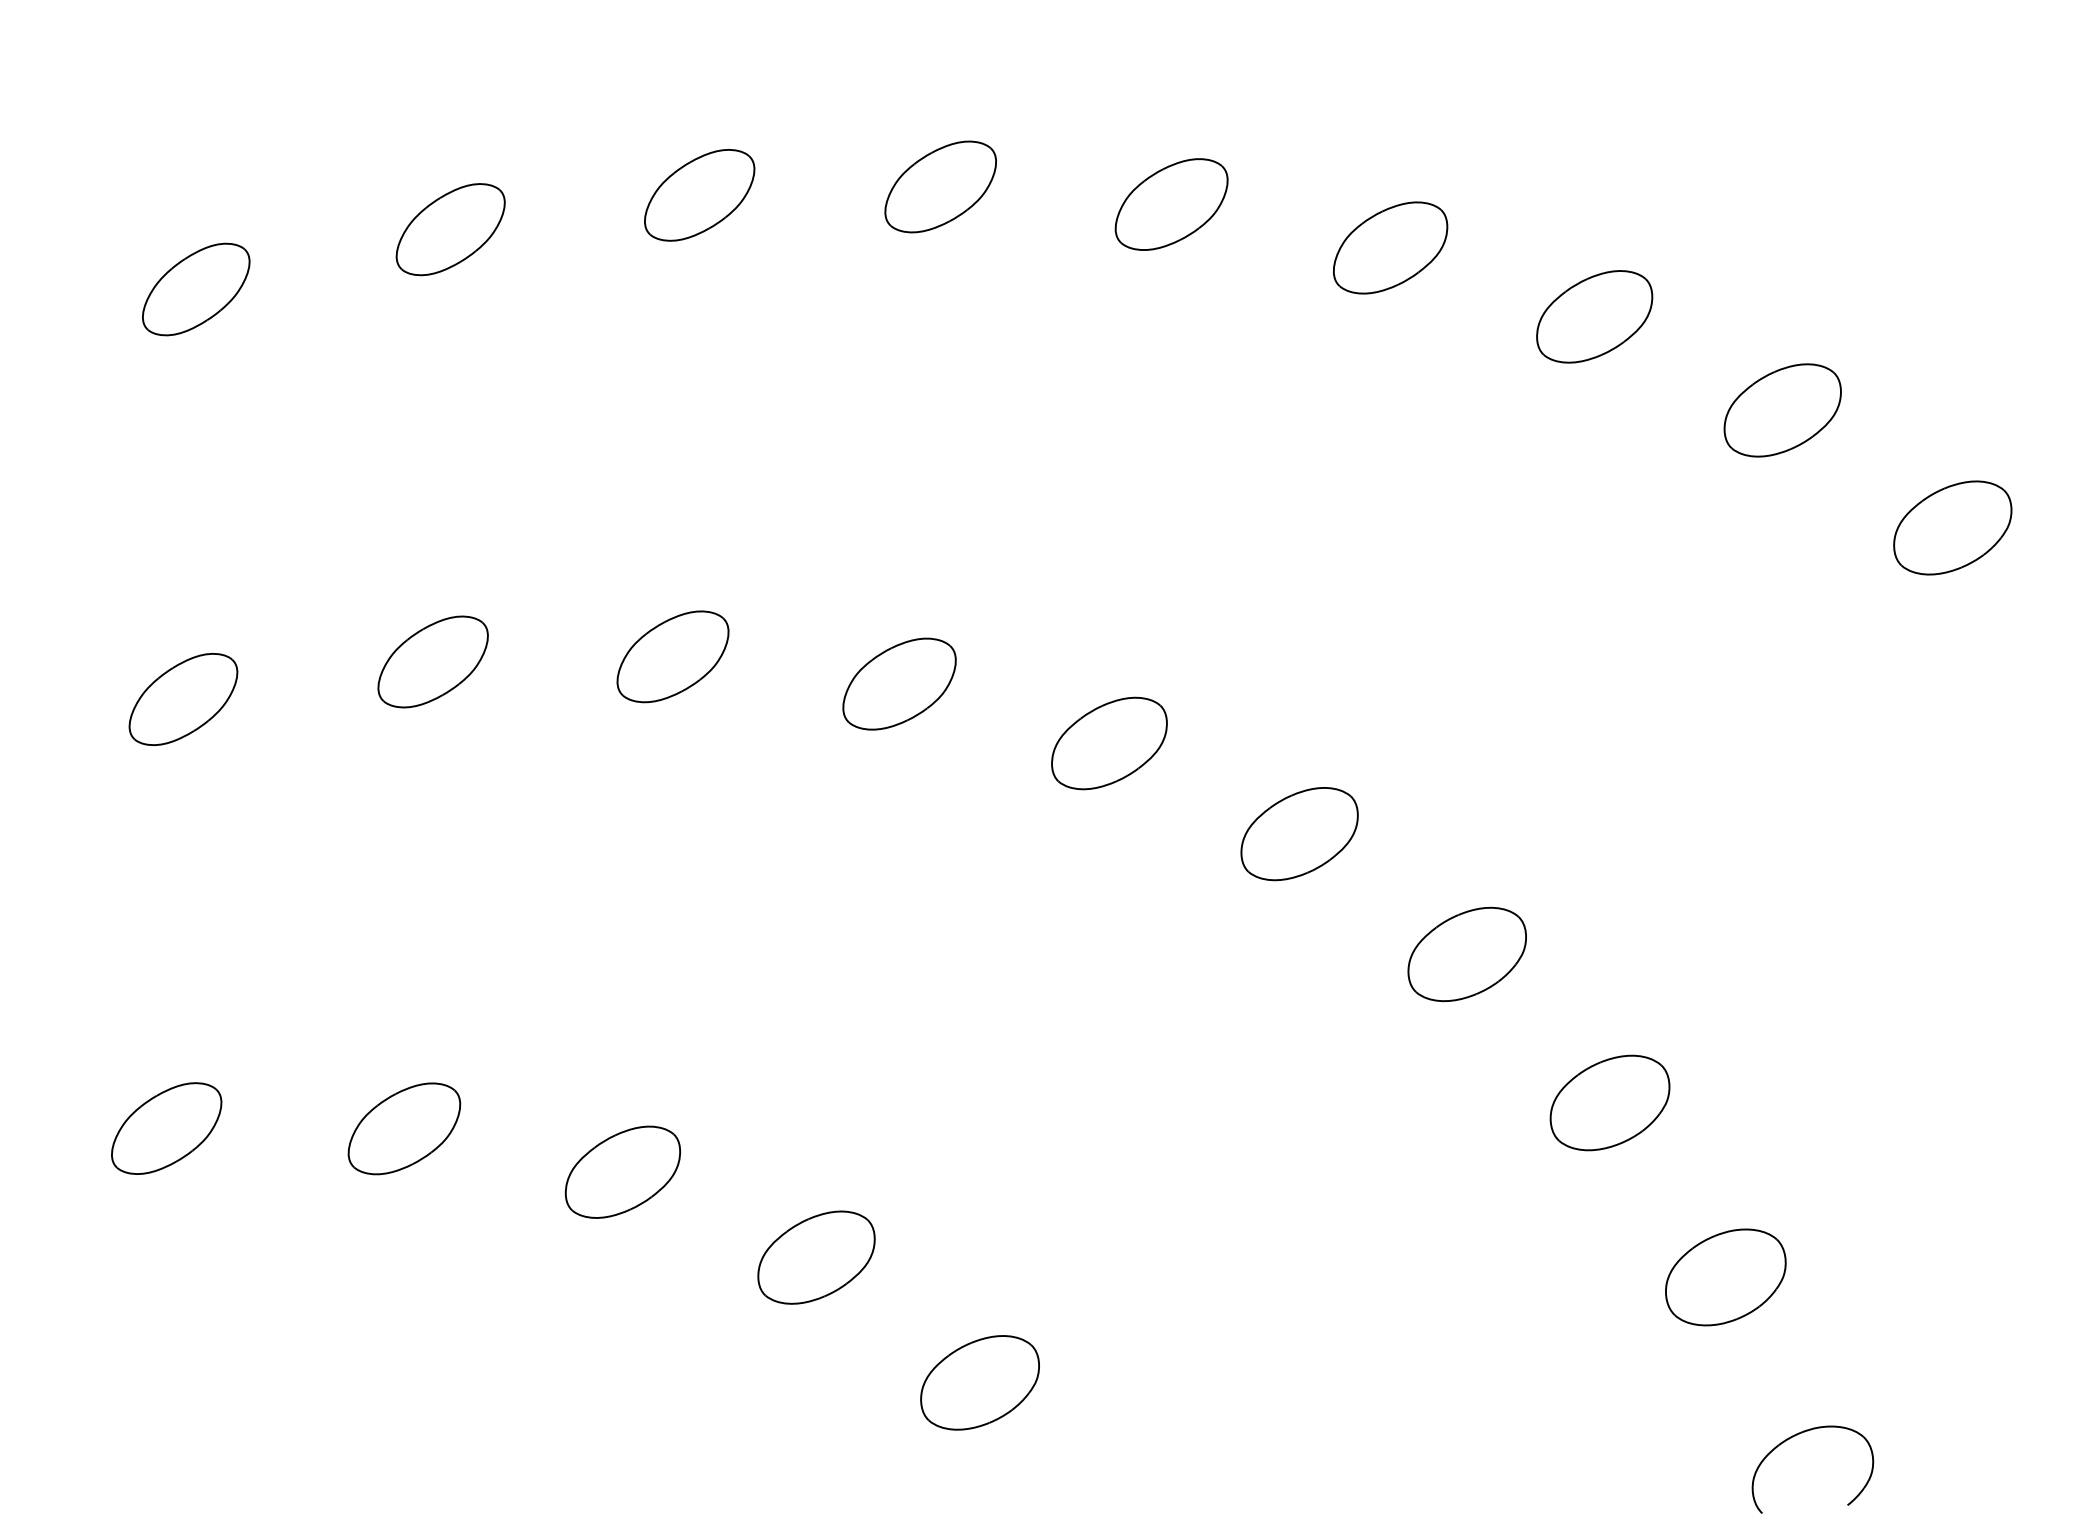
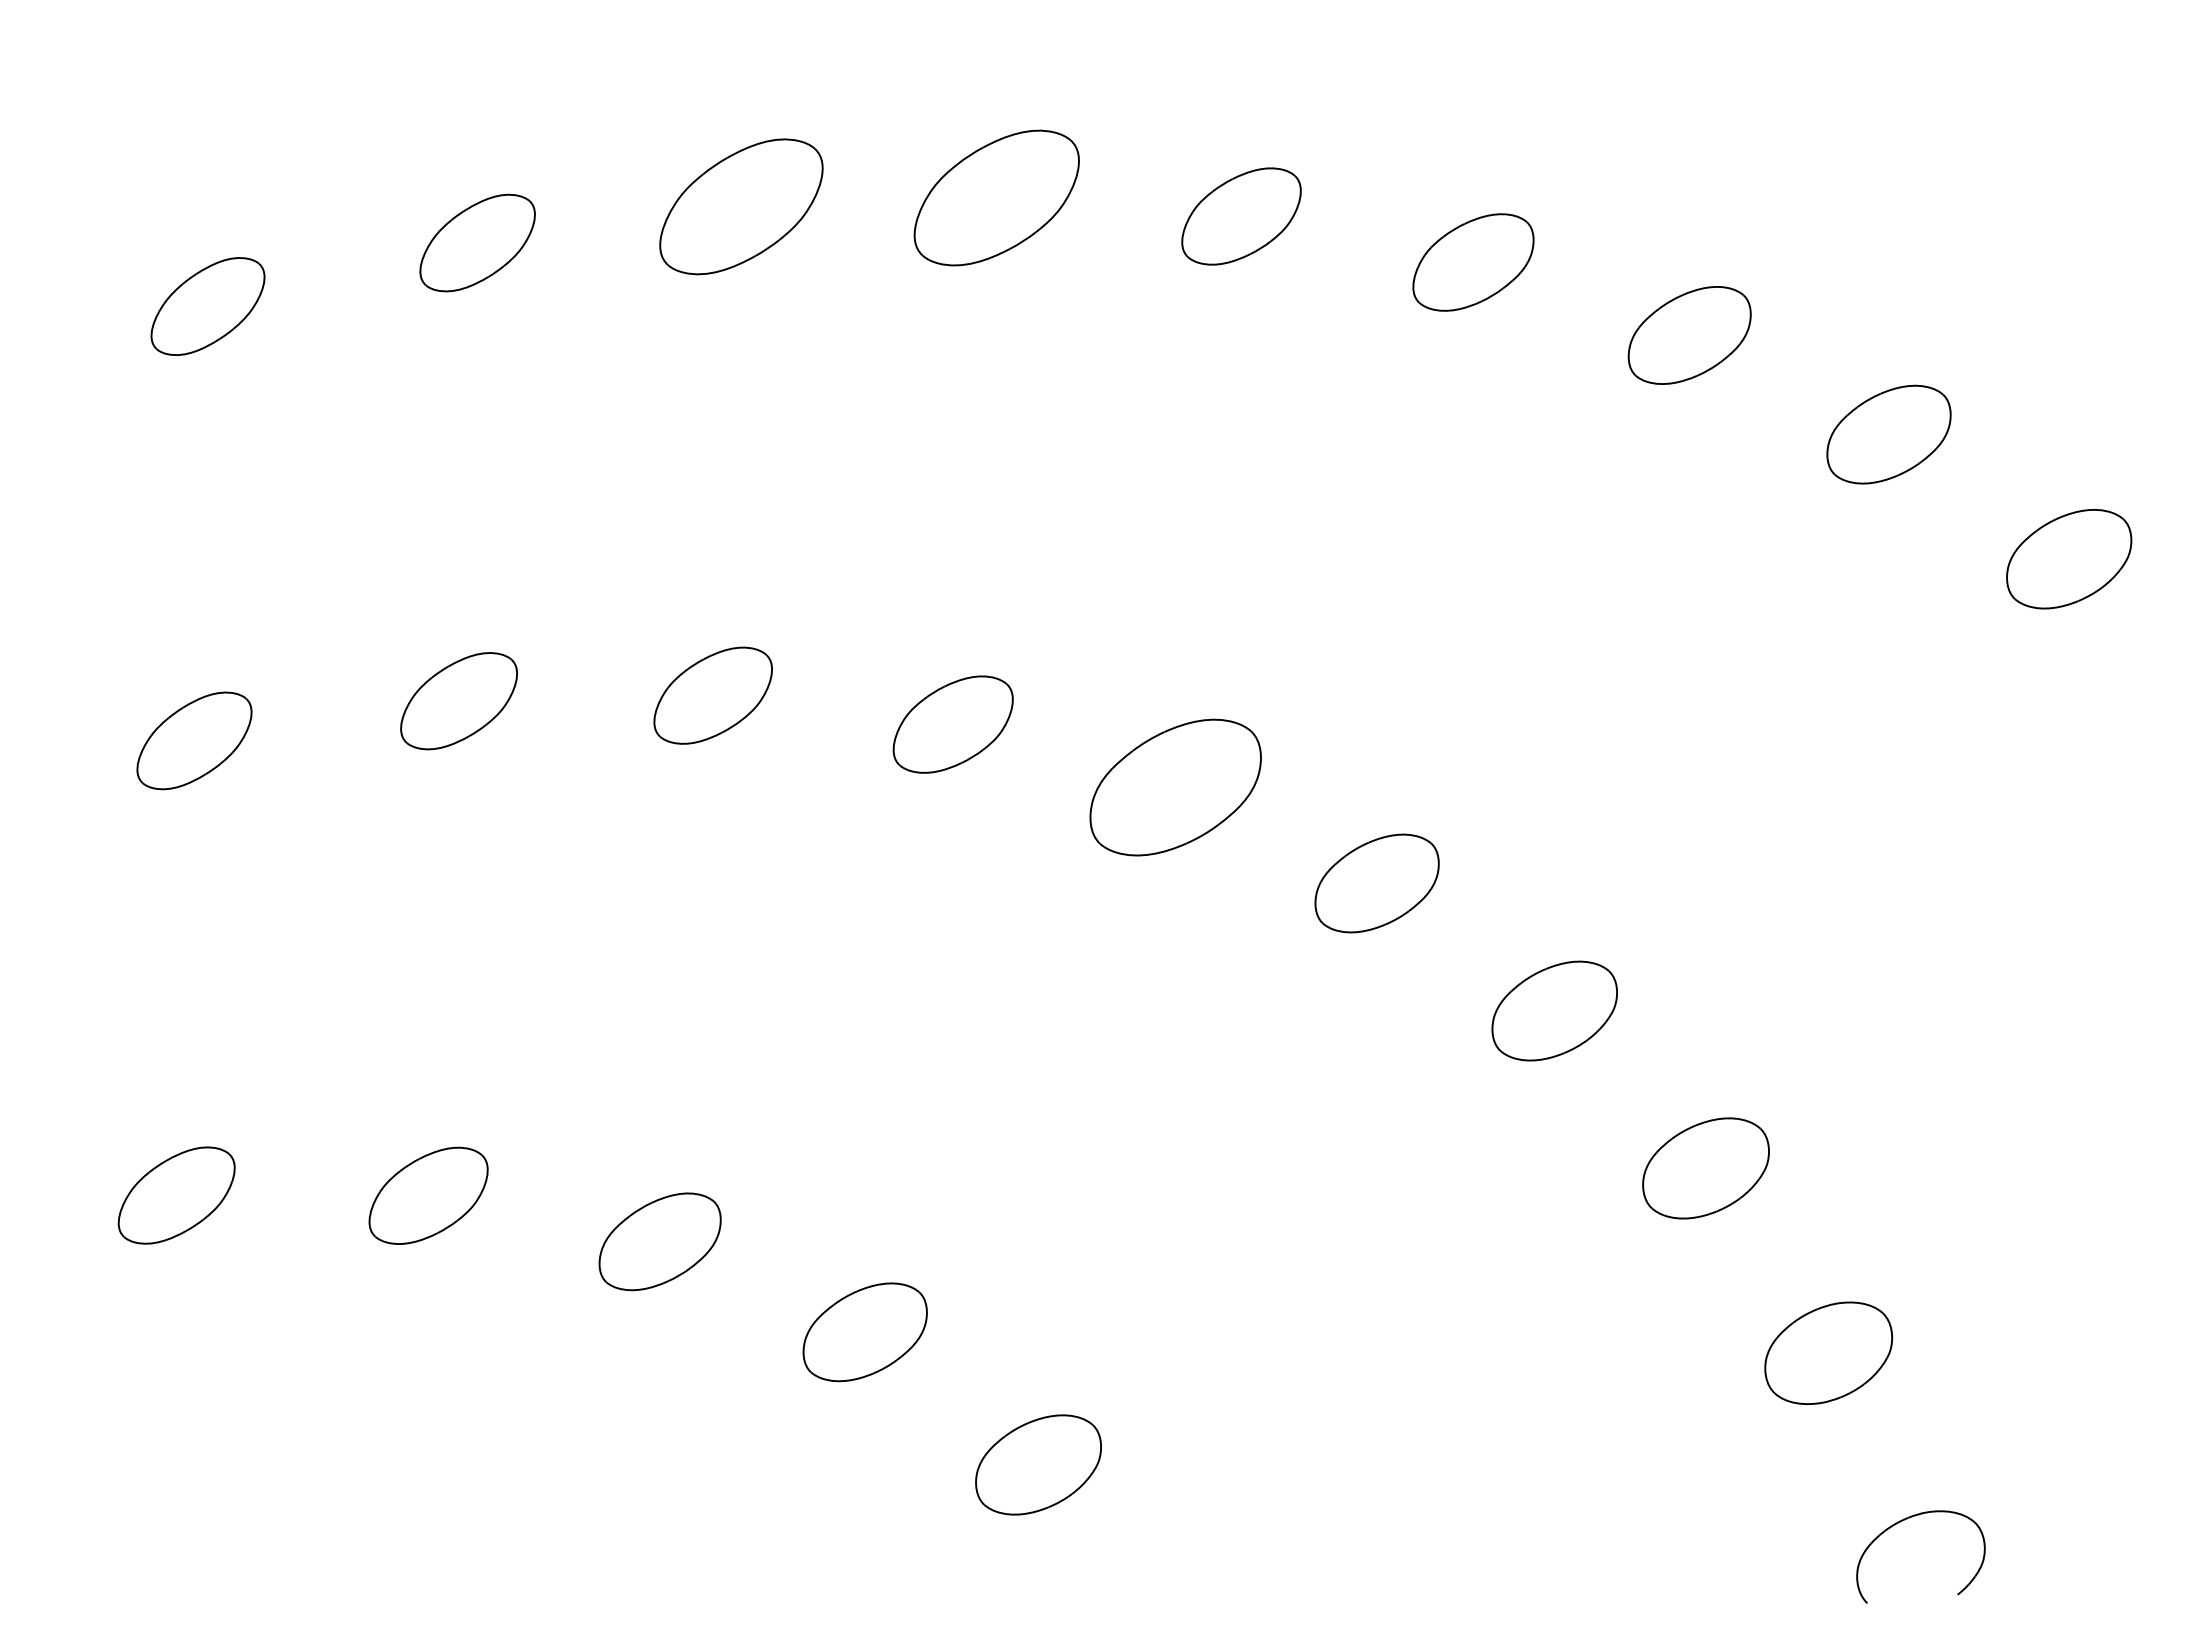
part: (940, 186) -> (996, 197), size x1.4
part: (699, 195) -> (741, 206), size x1.4
part: (1109, 743) -> (1175, 787), size x1.4

